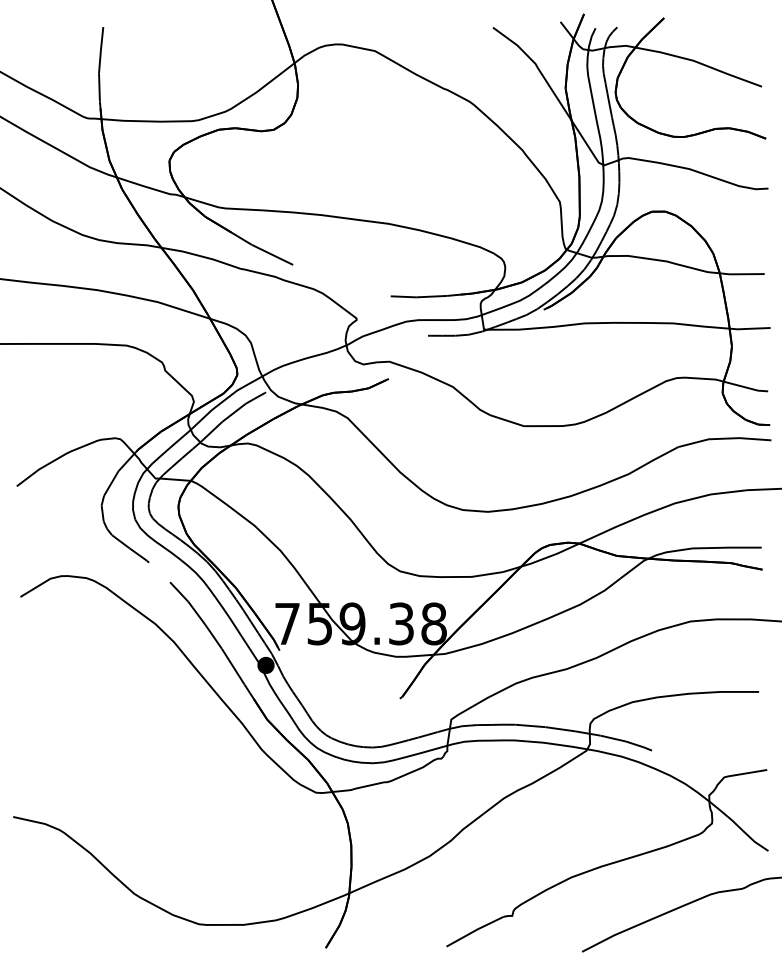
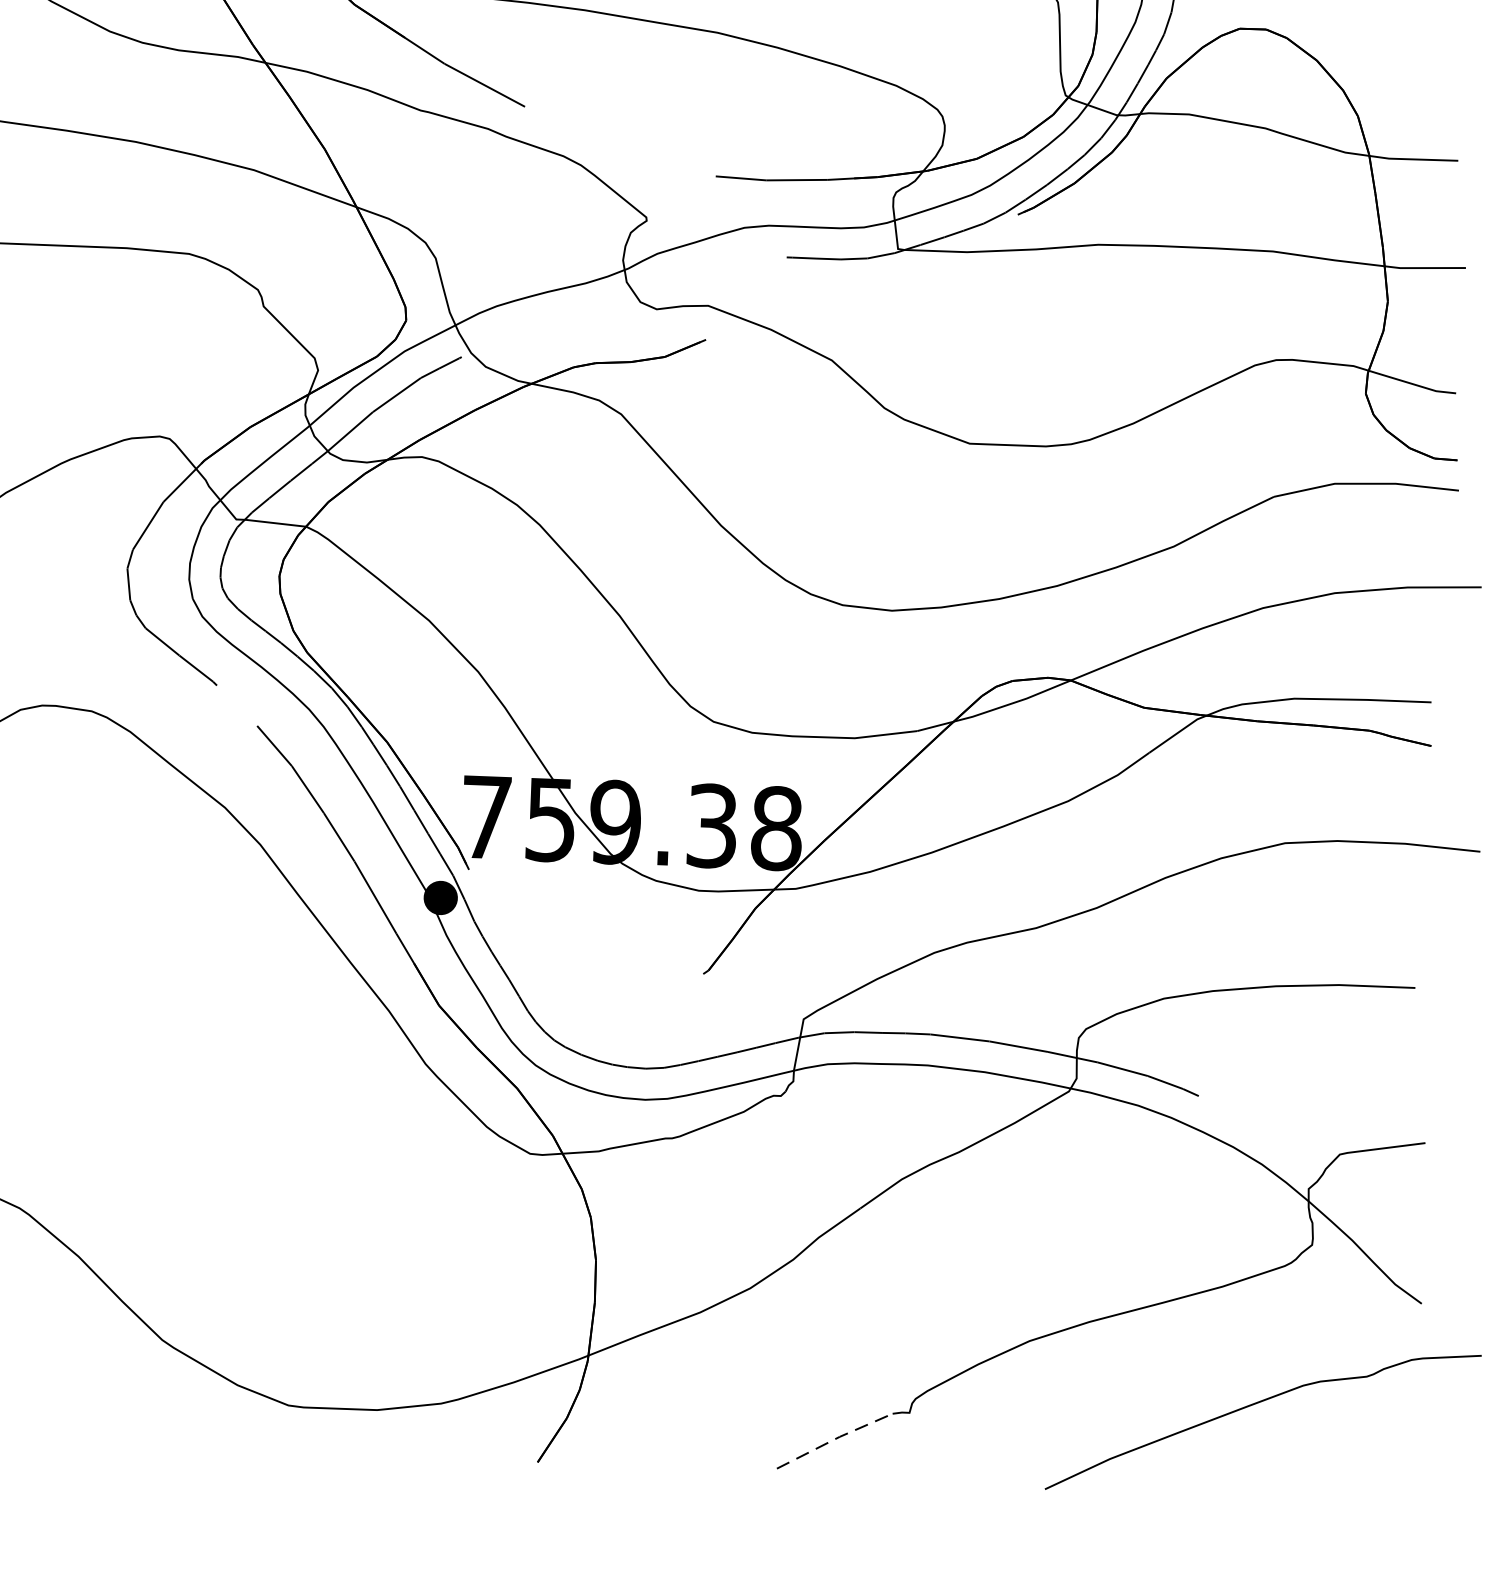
line: (475, 930) -> (835, 1438), solid -> dashed

